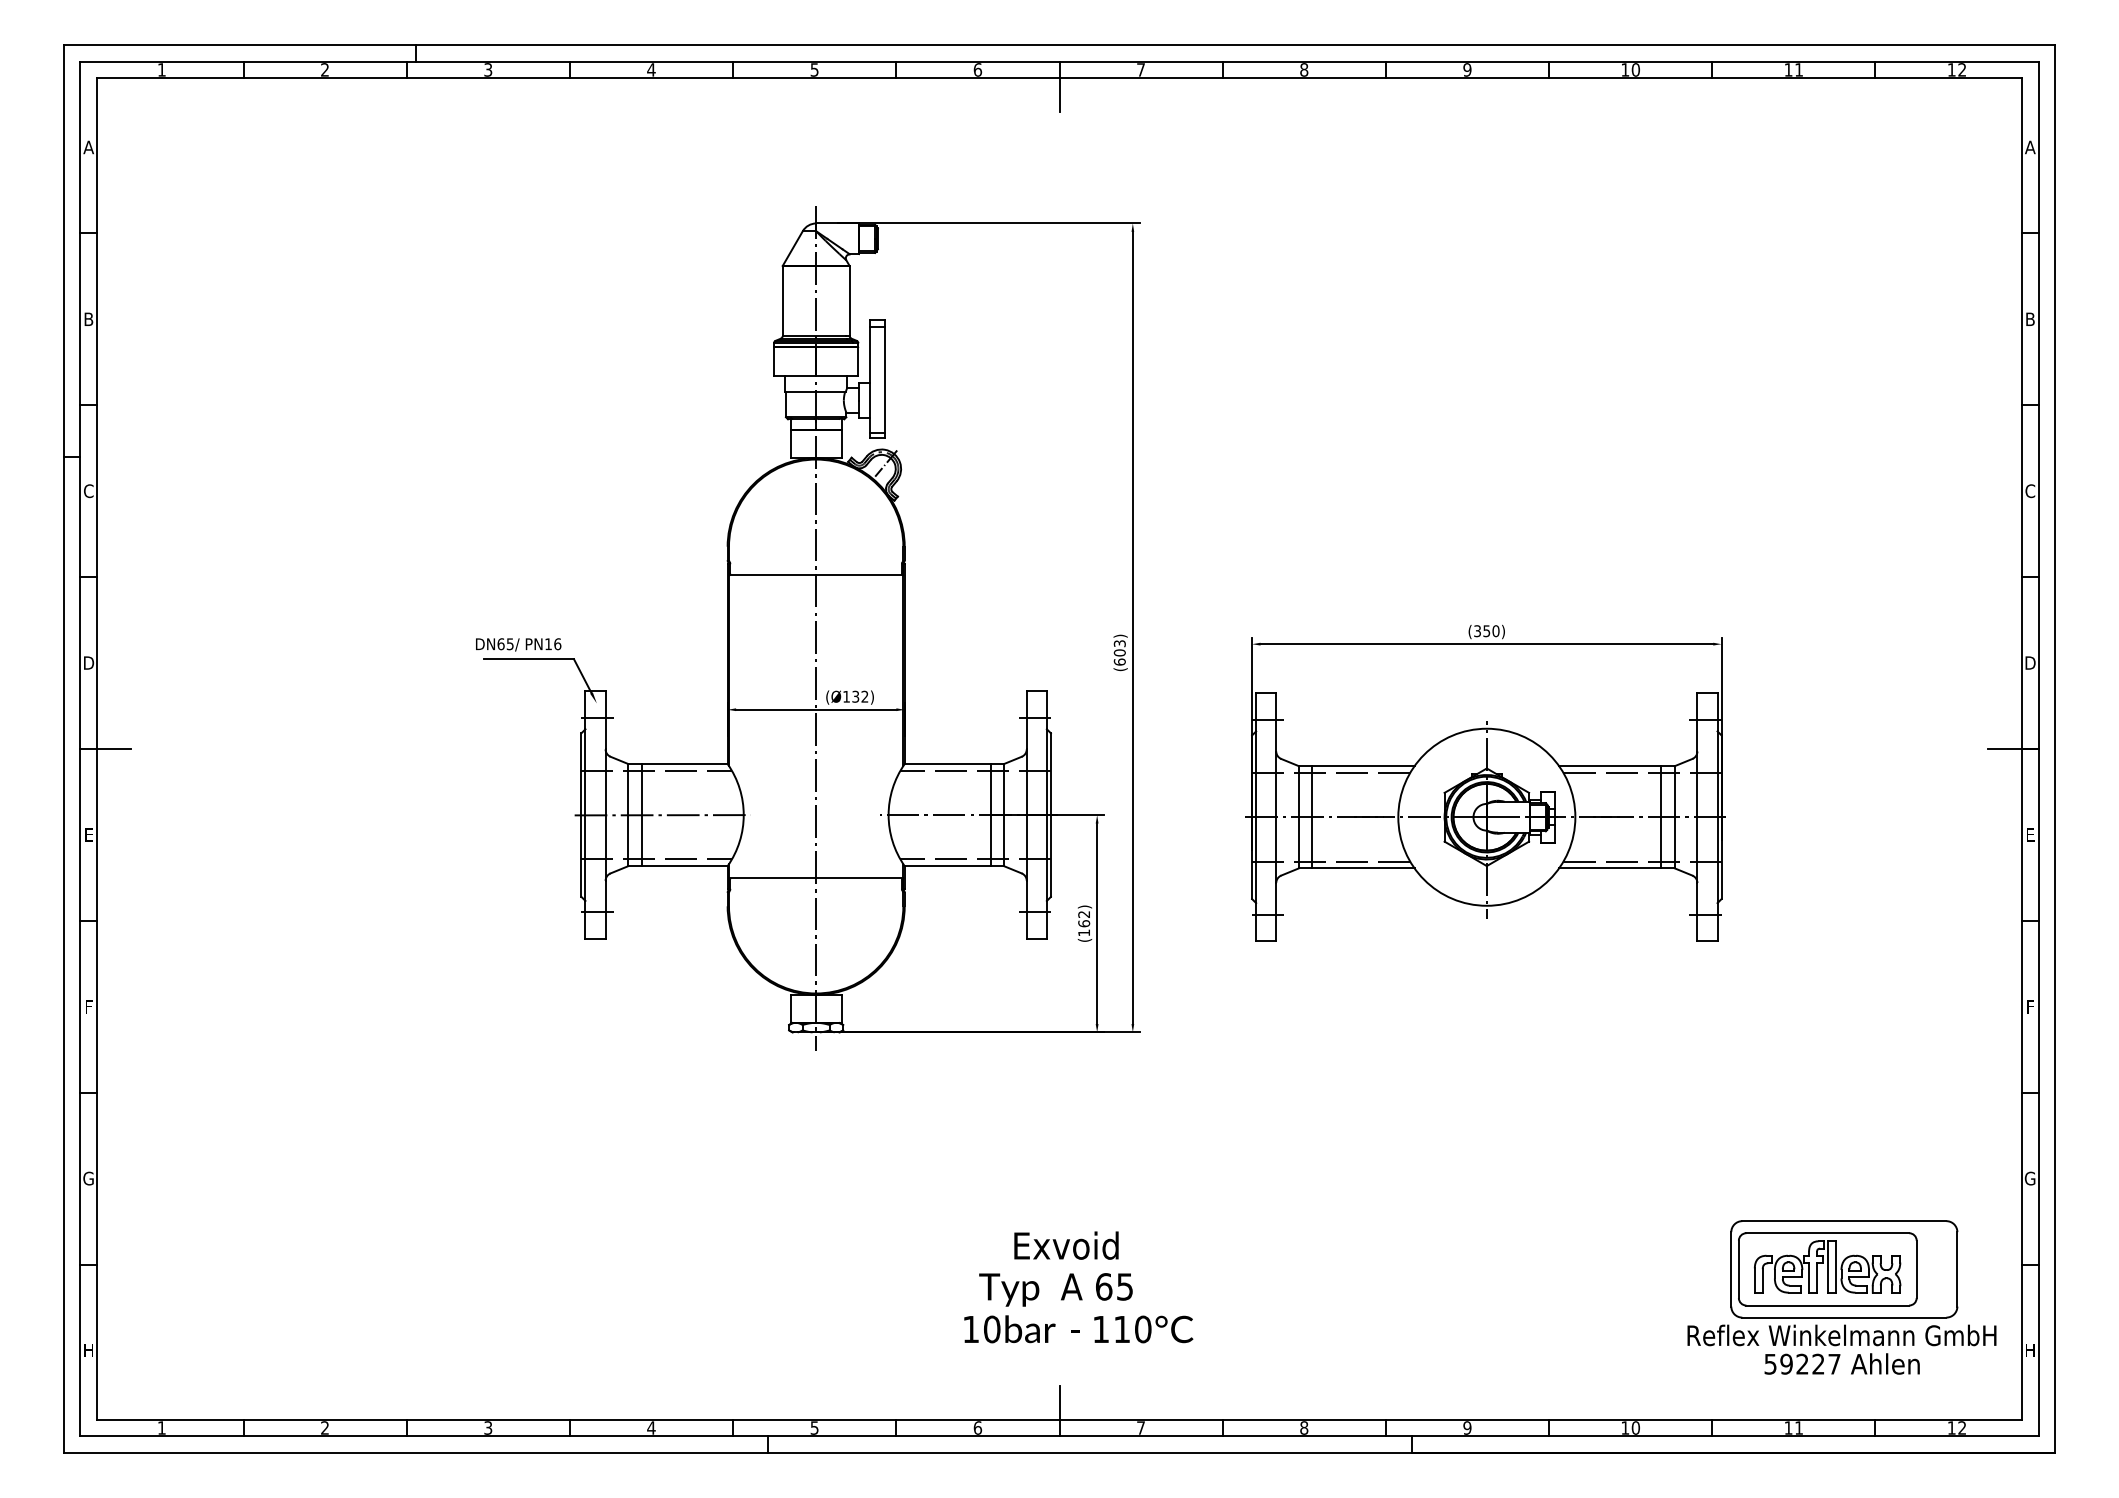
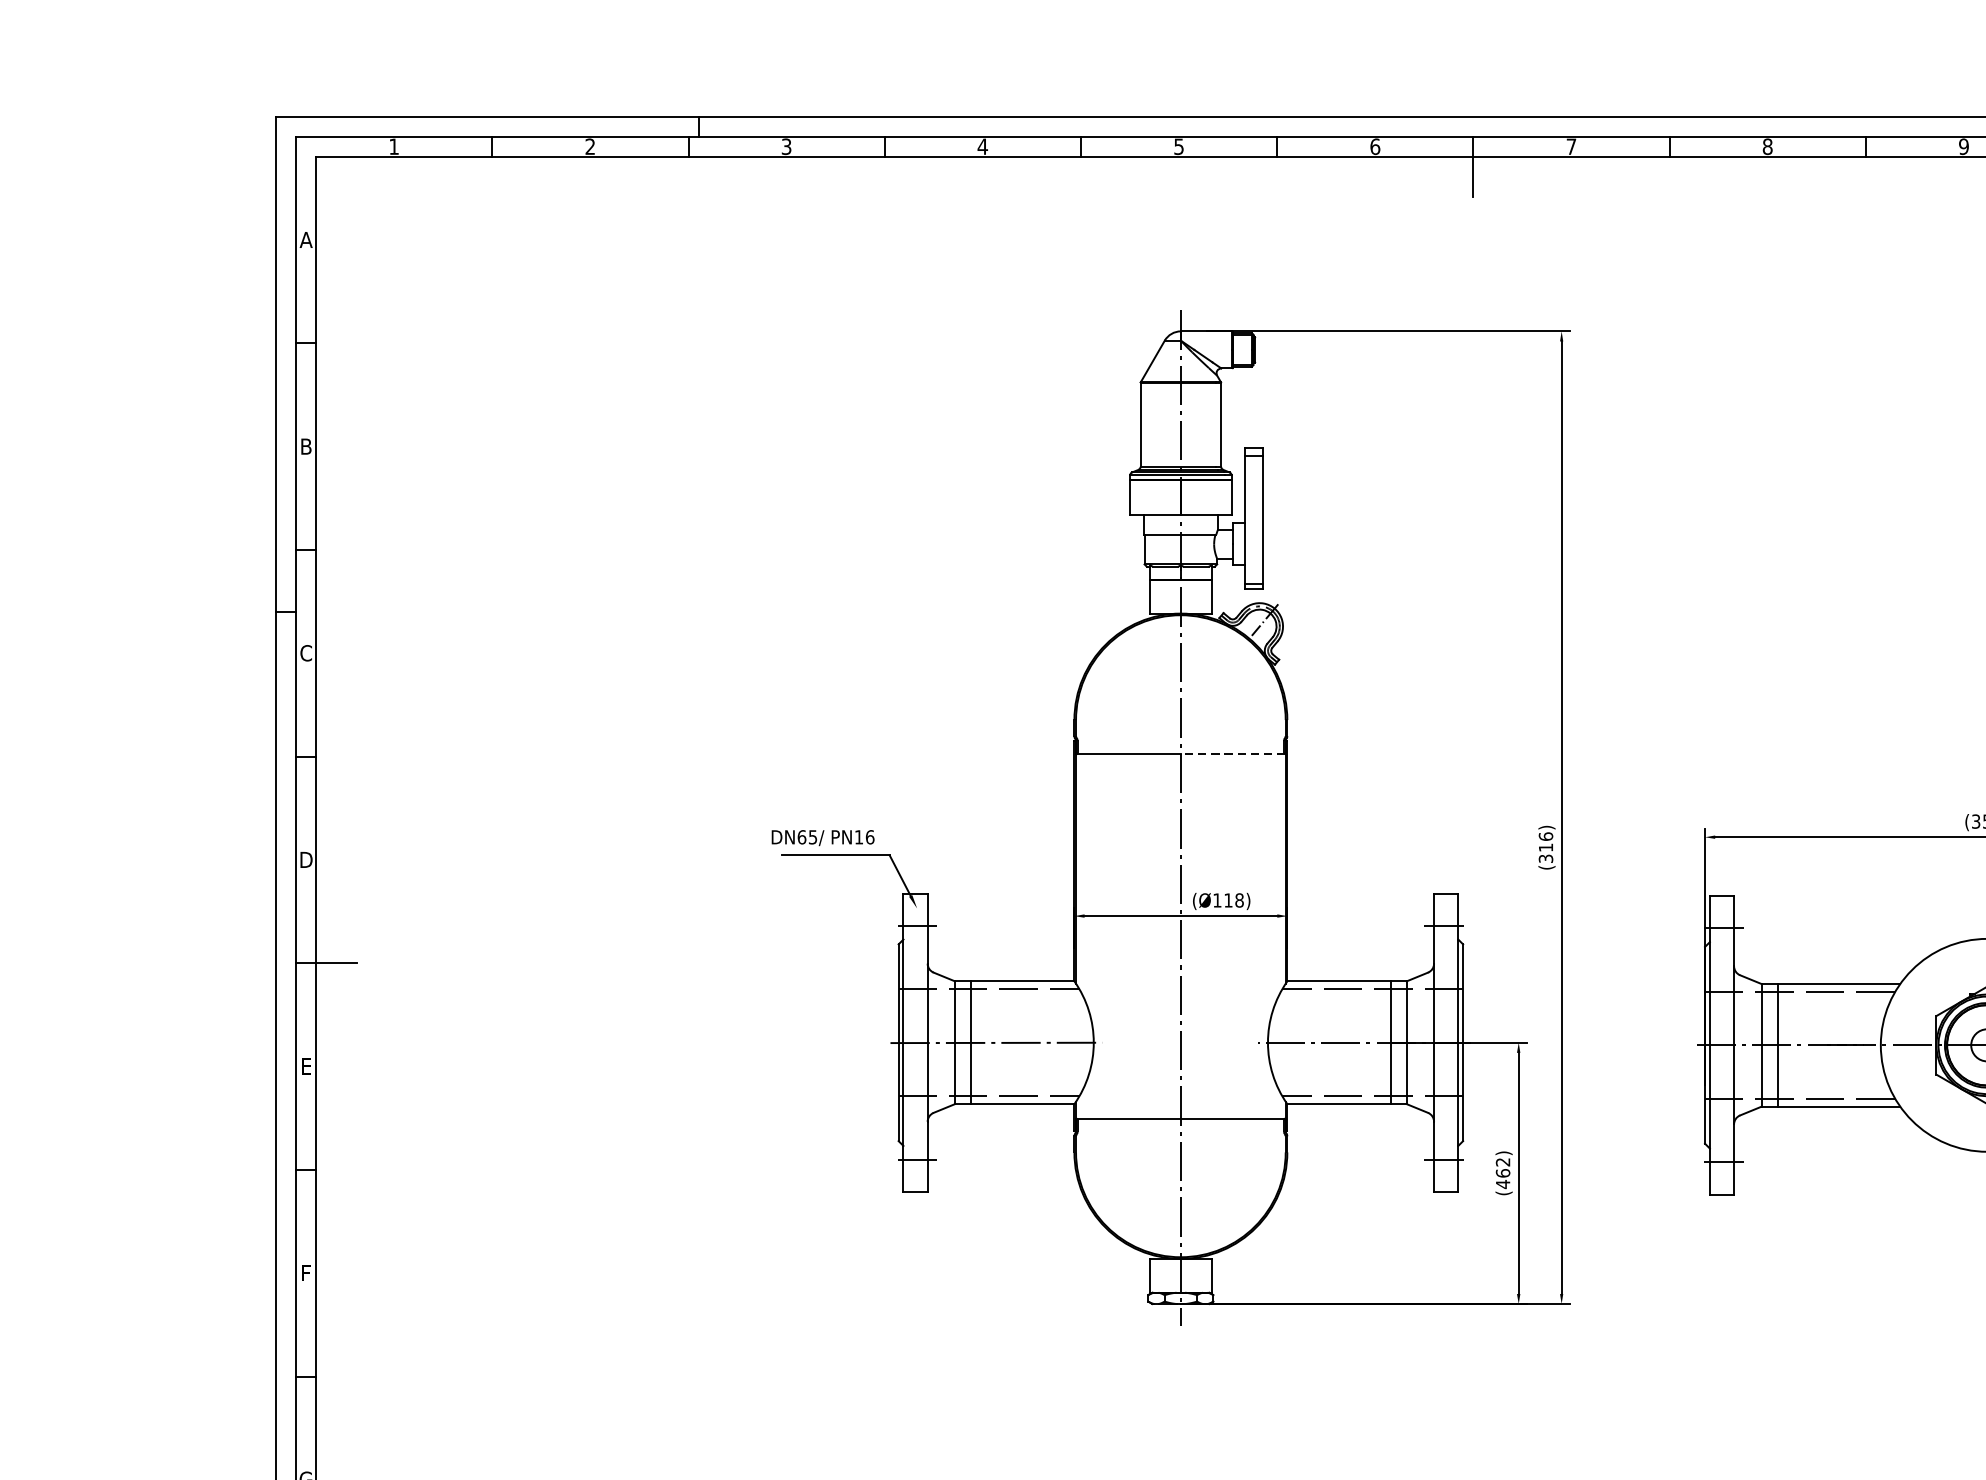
line: (859, 574) -> (1232, 753), solid -> dashed
text: (1119, 652) -> (1545, 847), (603) -> (316)
text: (860, 696) -> (1234, 900), (Ø132) -> (Ø118)
text: (1083, 932) -> (1502, 1183), (162) -> (462)

